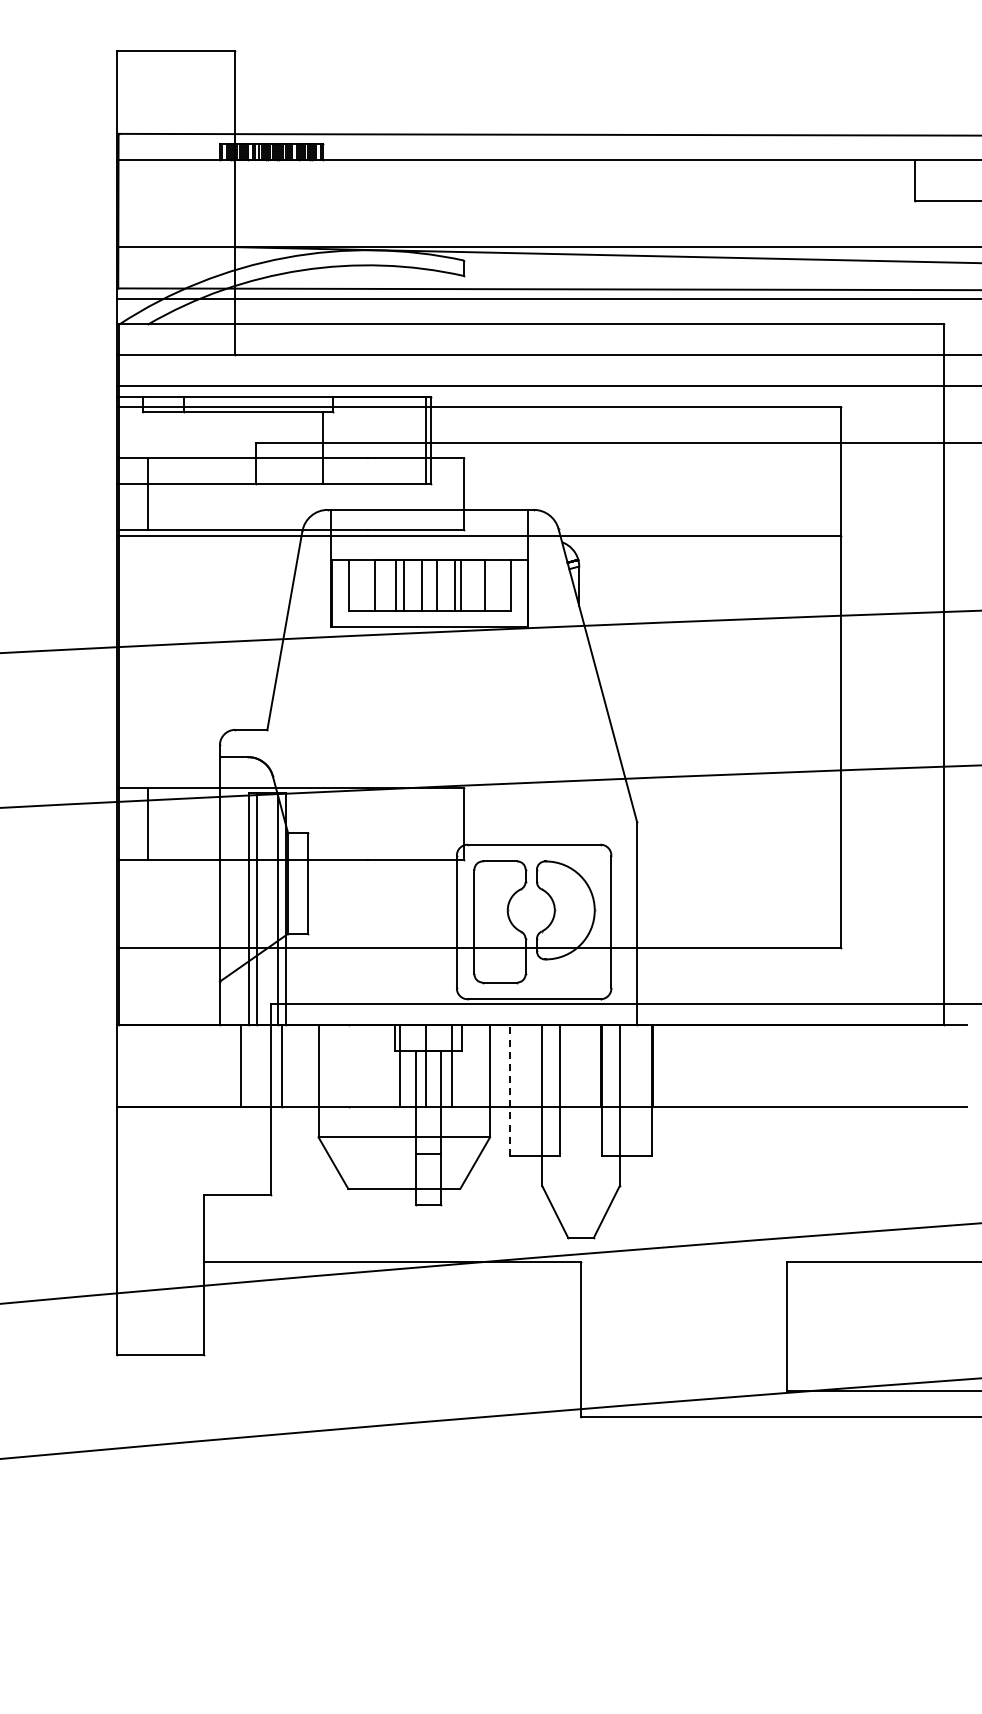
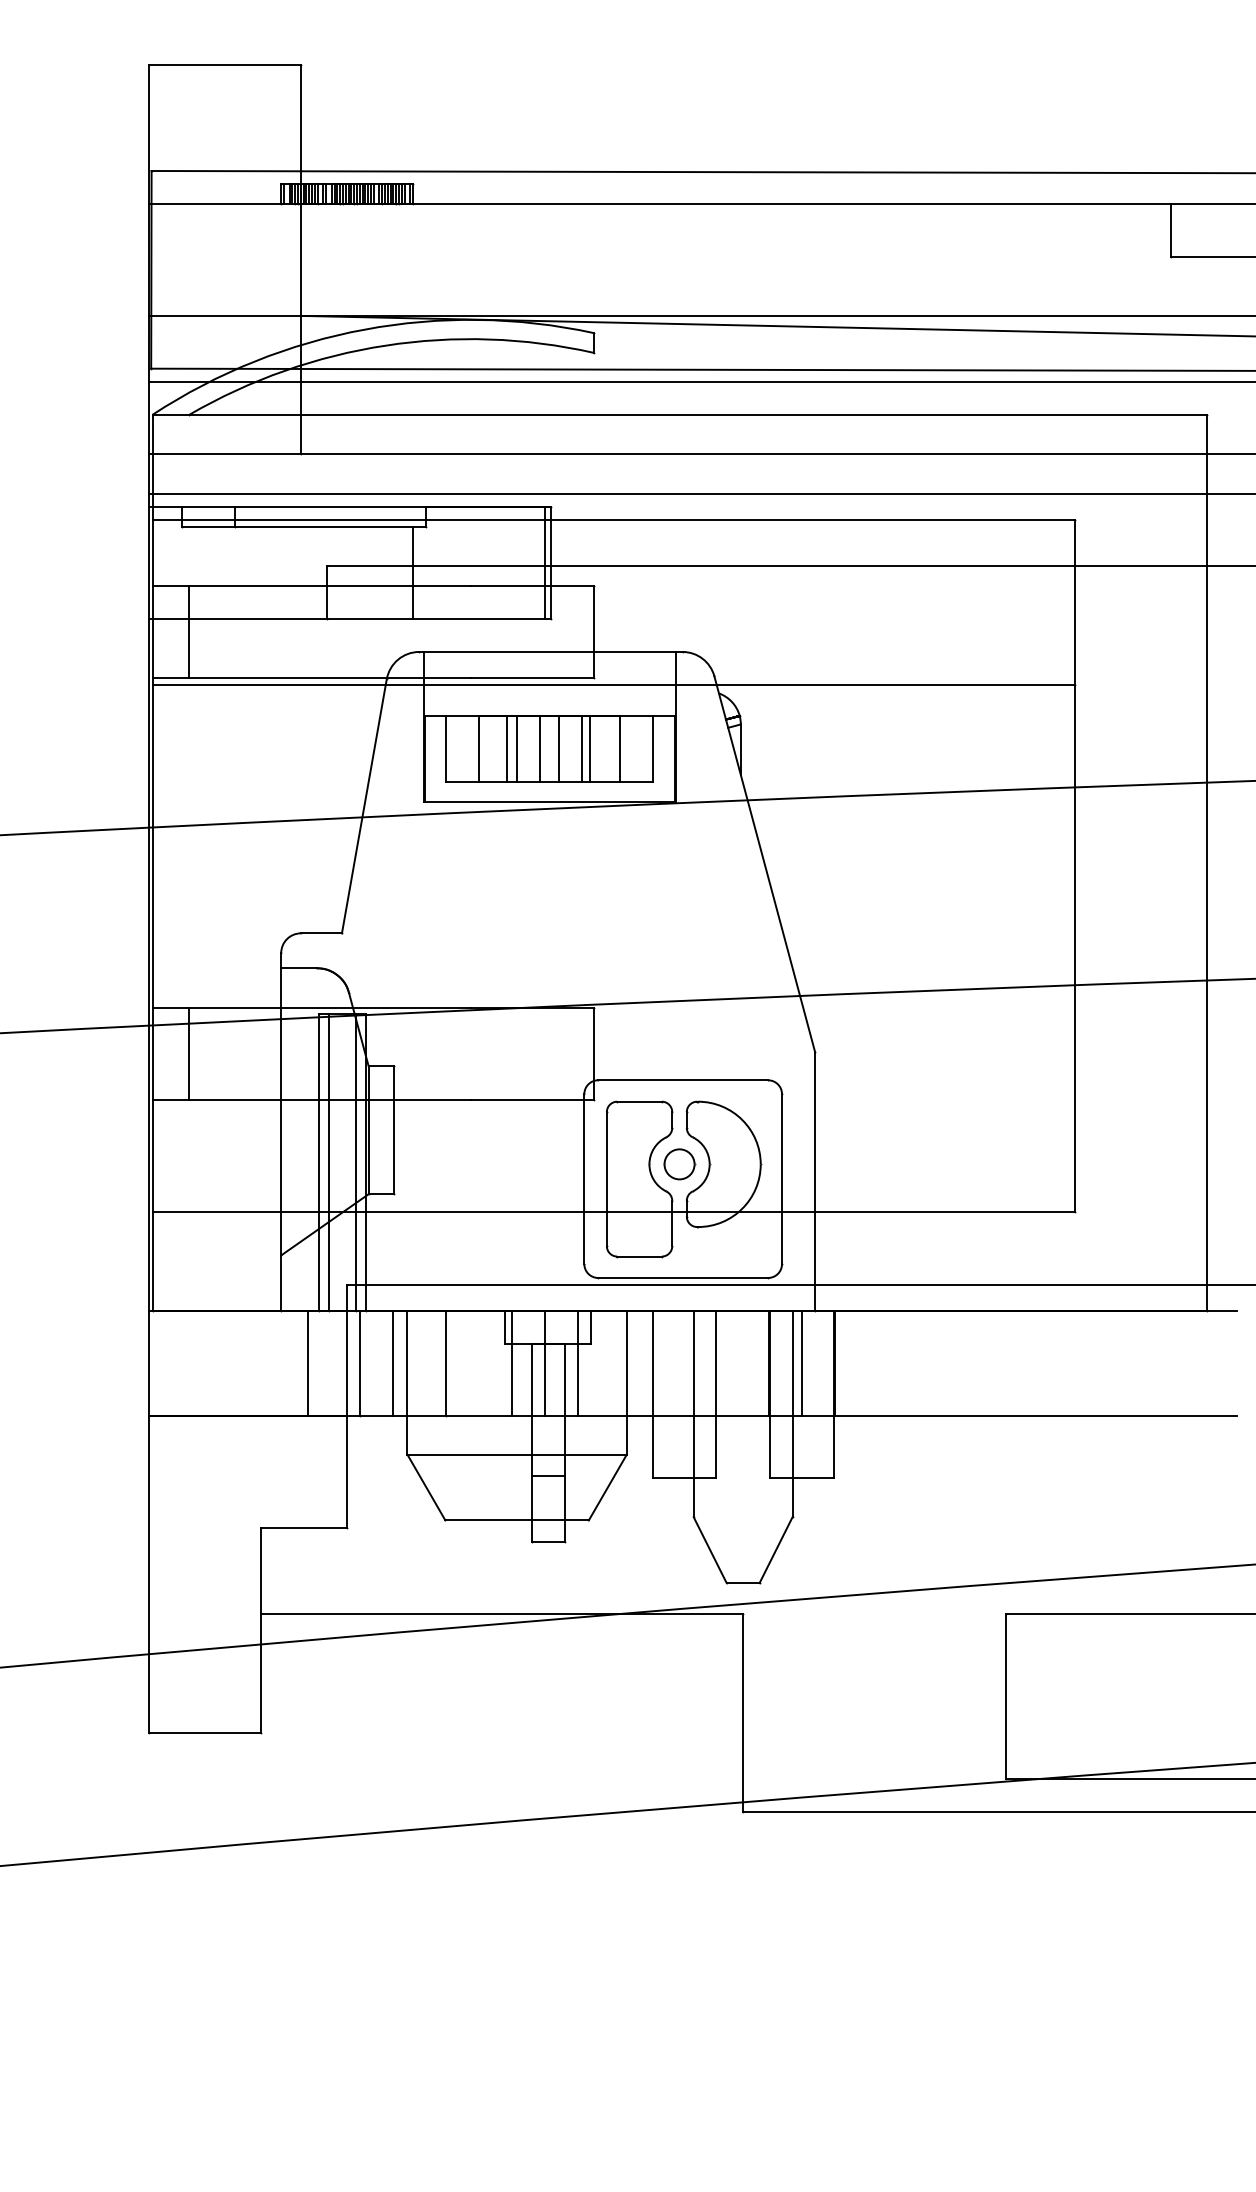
part: (531, 910) -> (679, 1164), added
line: (307, 1066) -> (393, 1363), added
line: (348, 1066) -> (445, 1363), added
line: (626, 1066) -> (801, 1363), added
line: (510, 1089) -> (652, 1393), dashed -> solid

